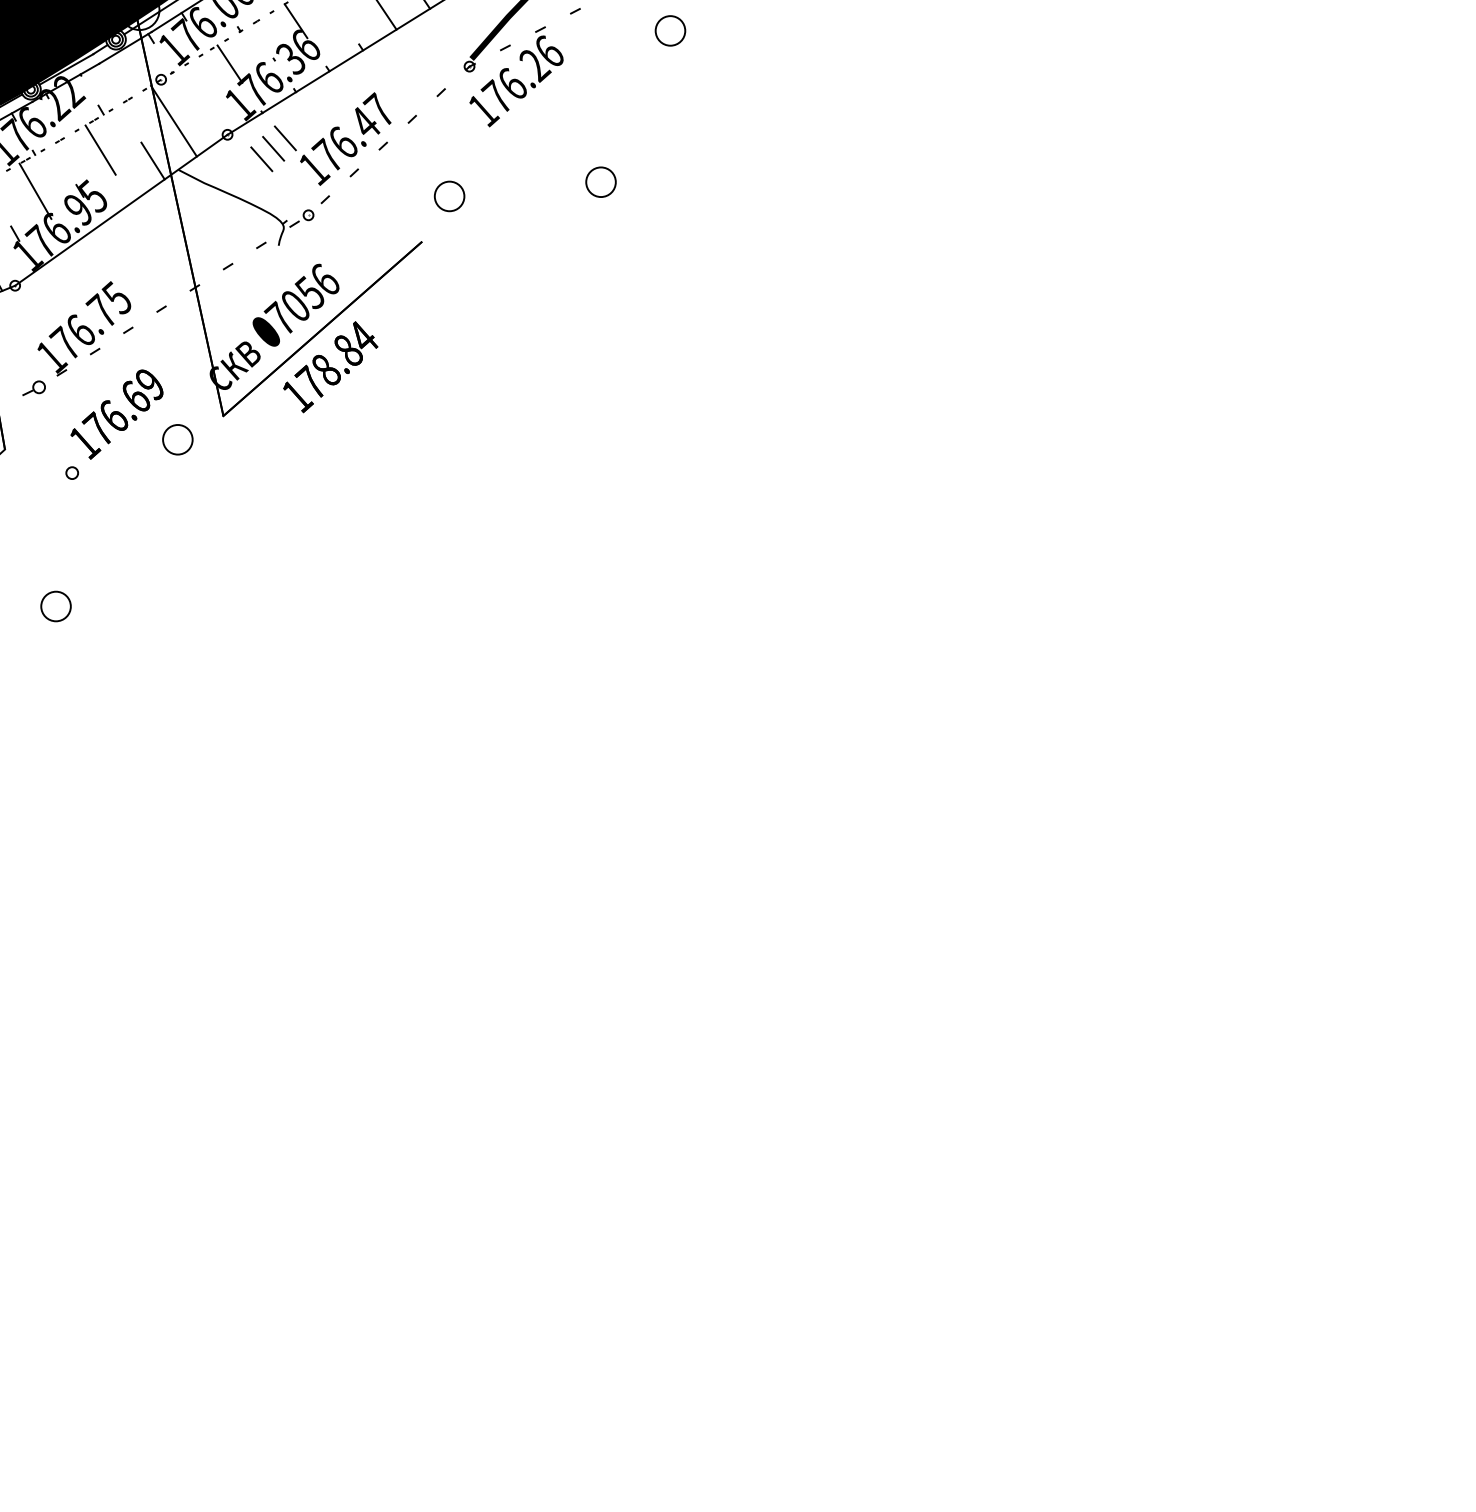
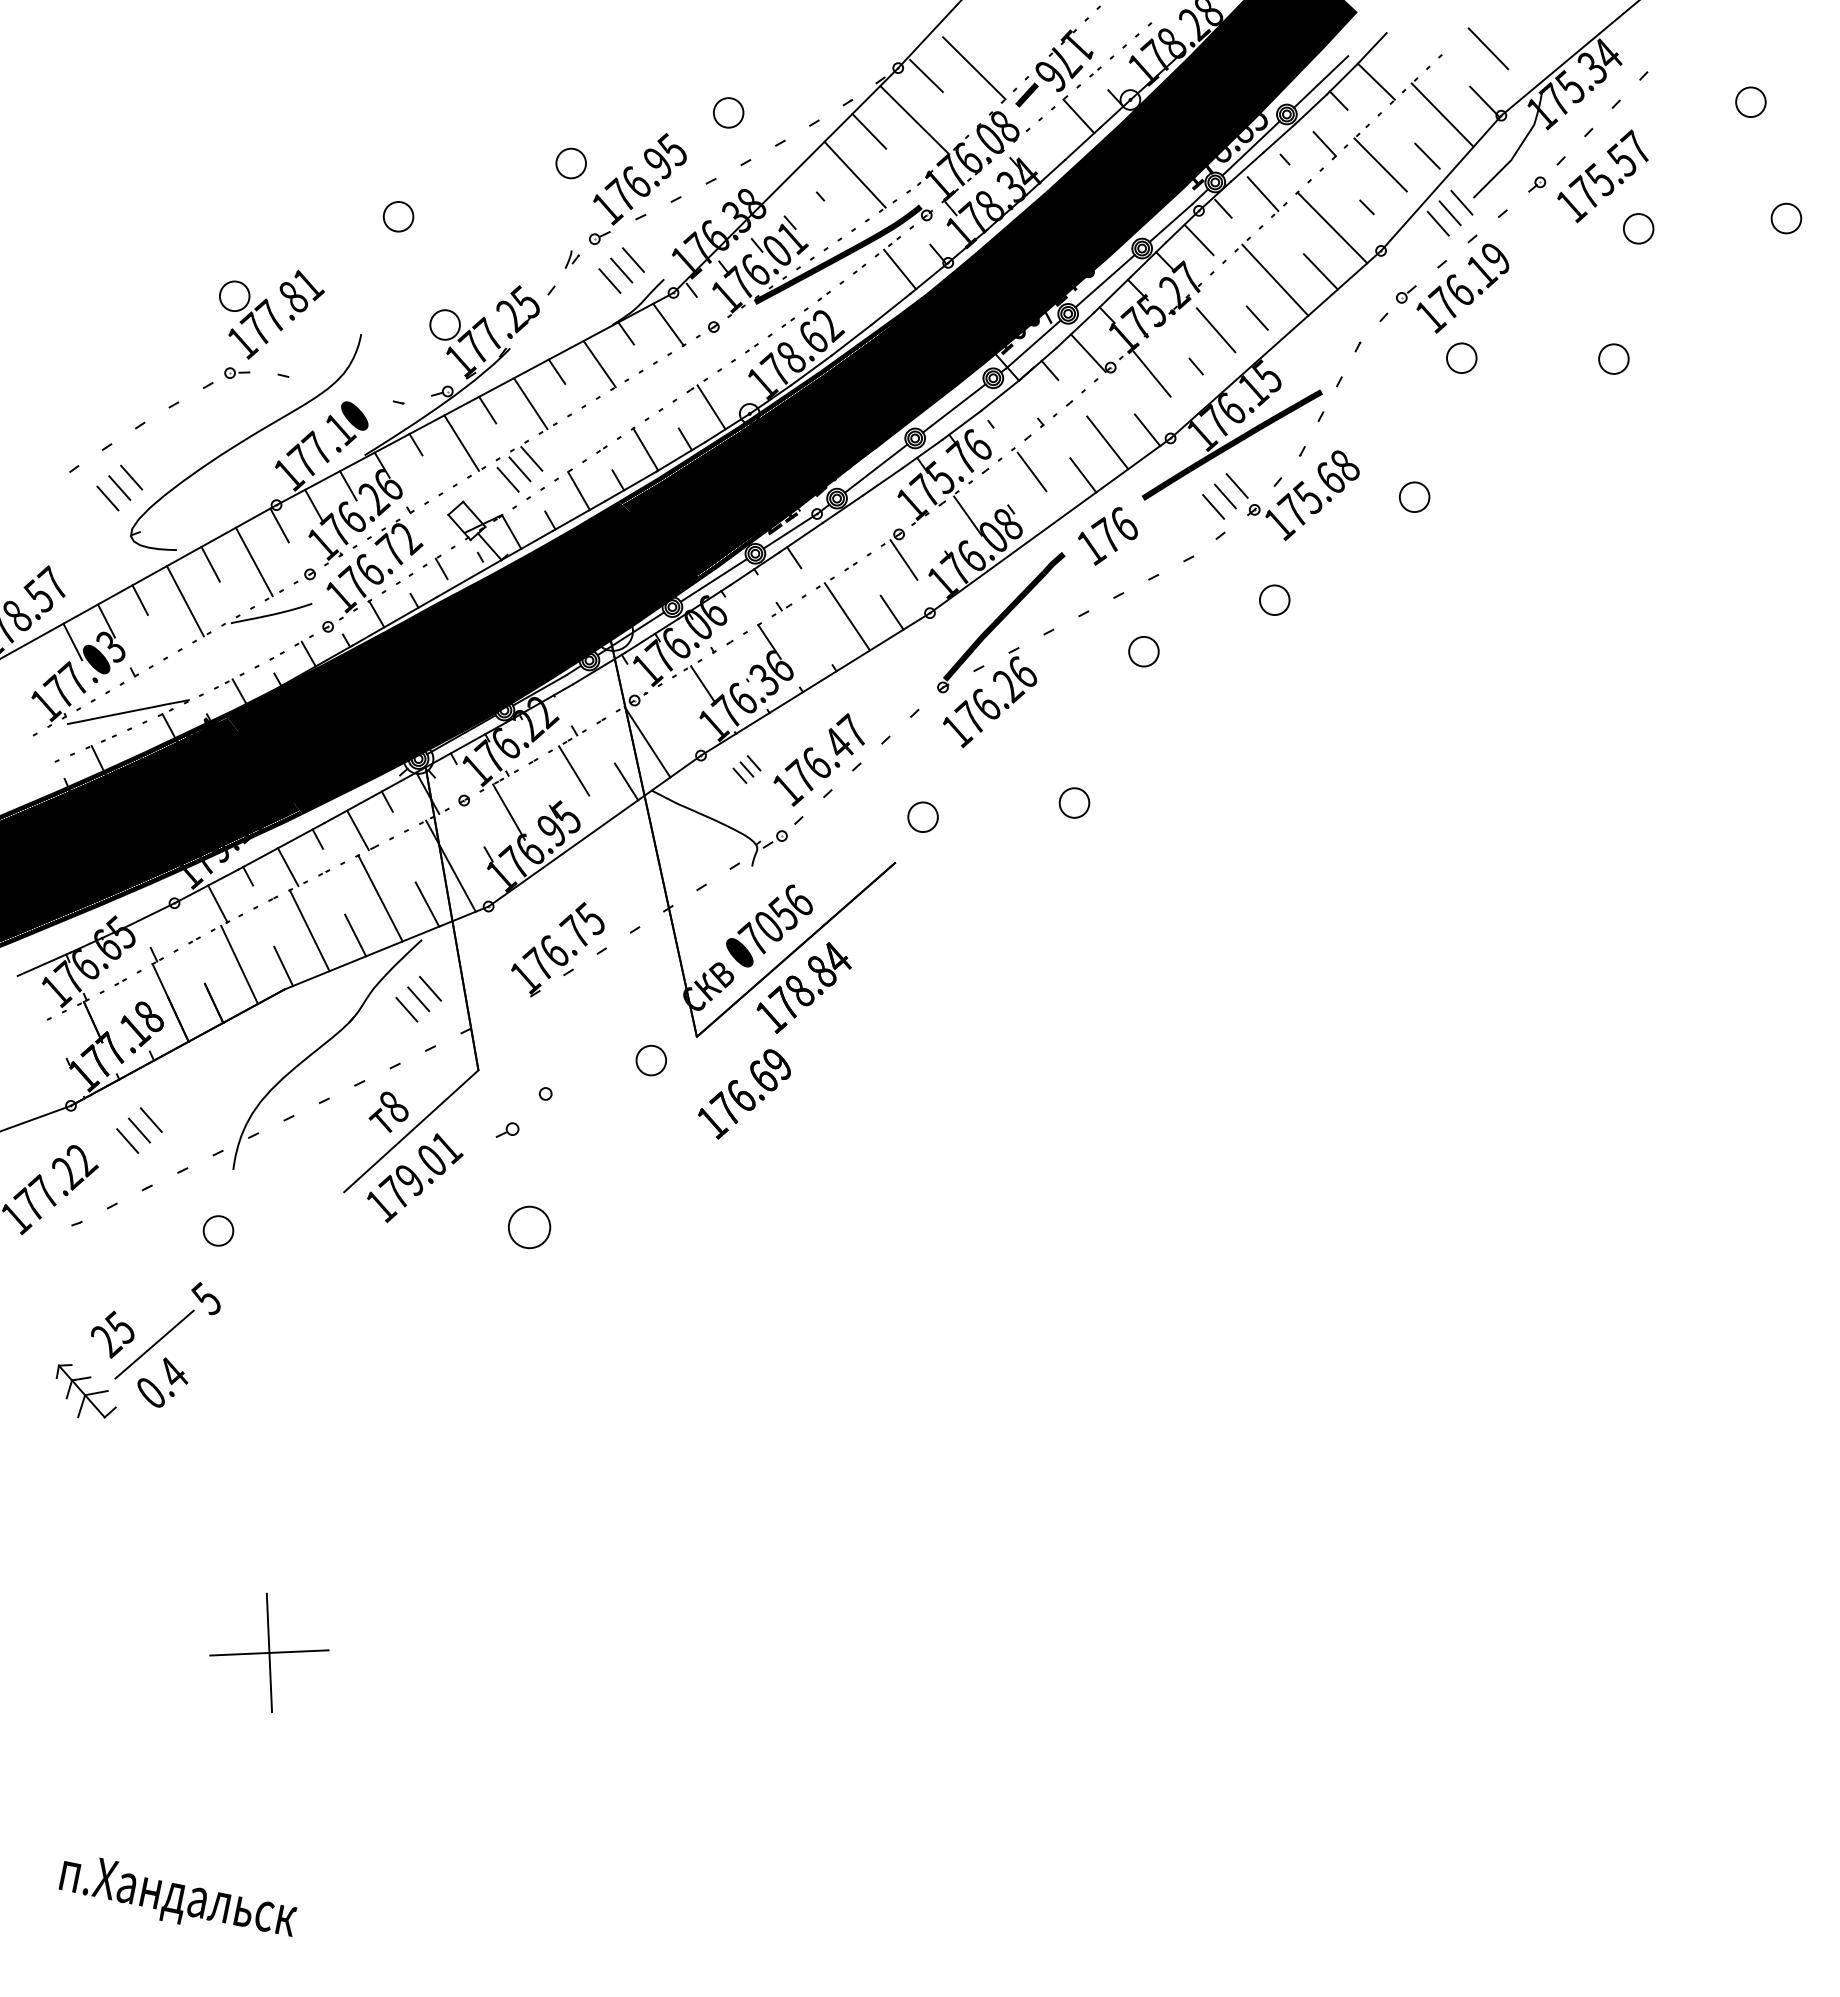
part: (273, 148) -> (746, 769), size x0.6
part: (34, 387) -> (507, 1129), moved
text: (117, 414) -> (744, 1094), moved
part: (56, 605) -> (529, 1226), size x1.4

